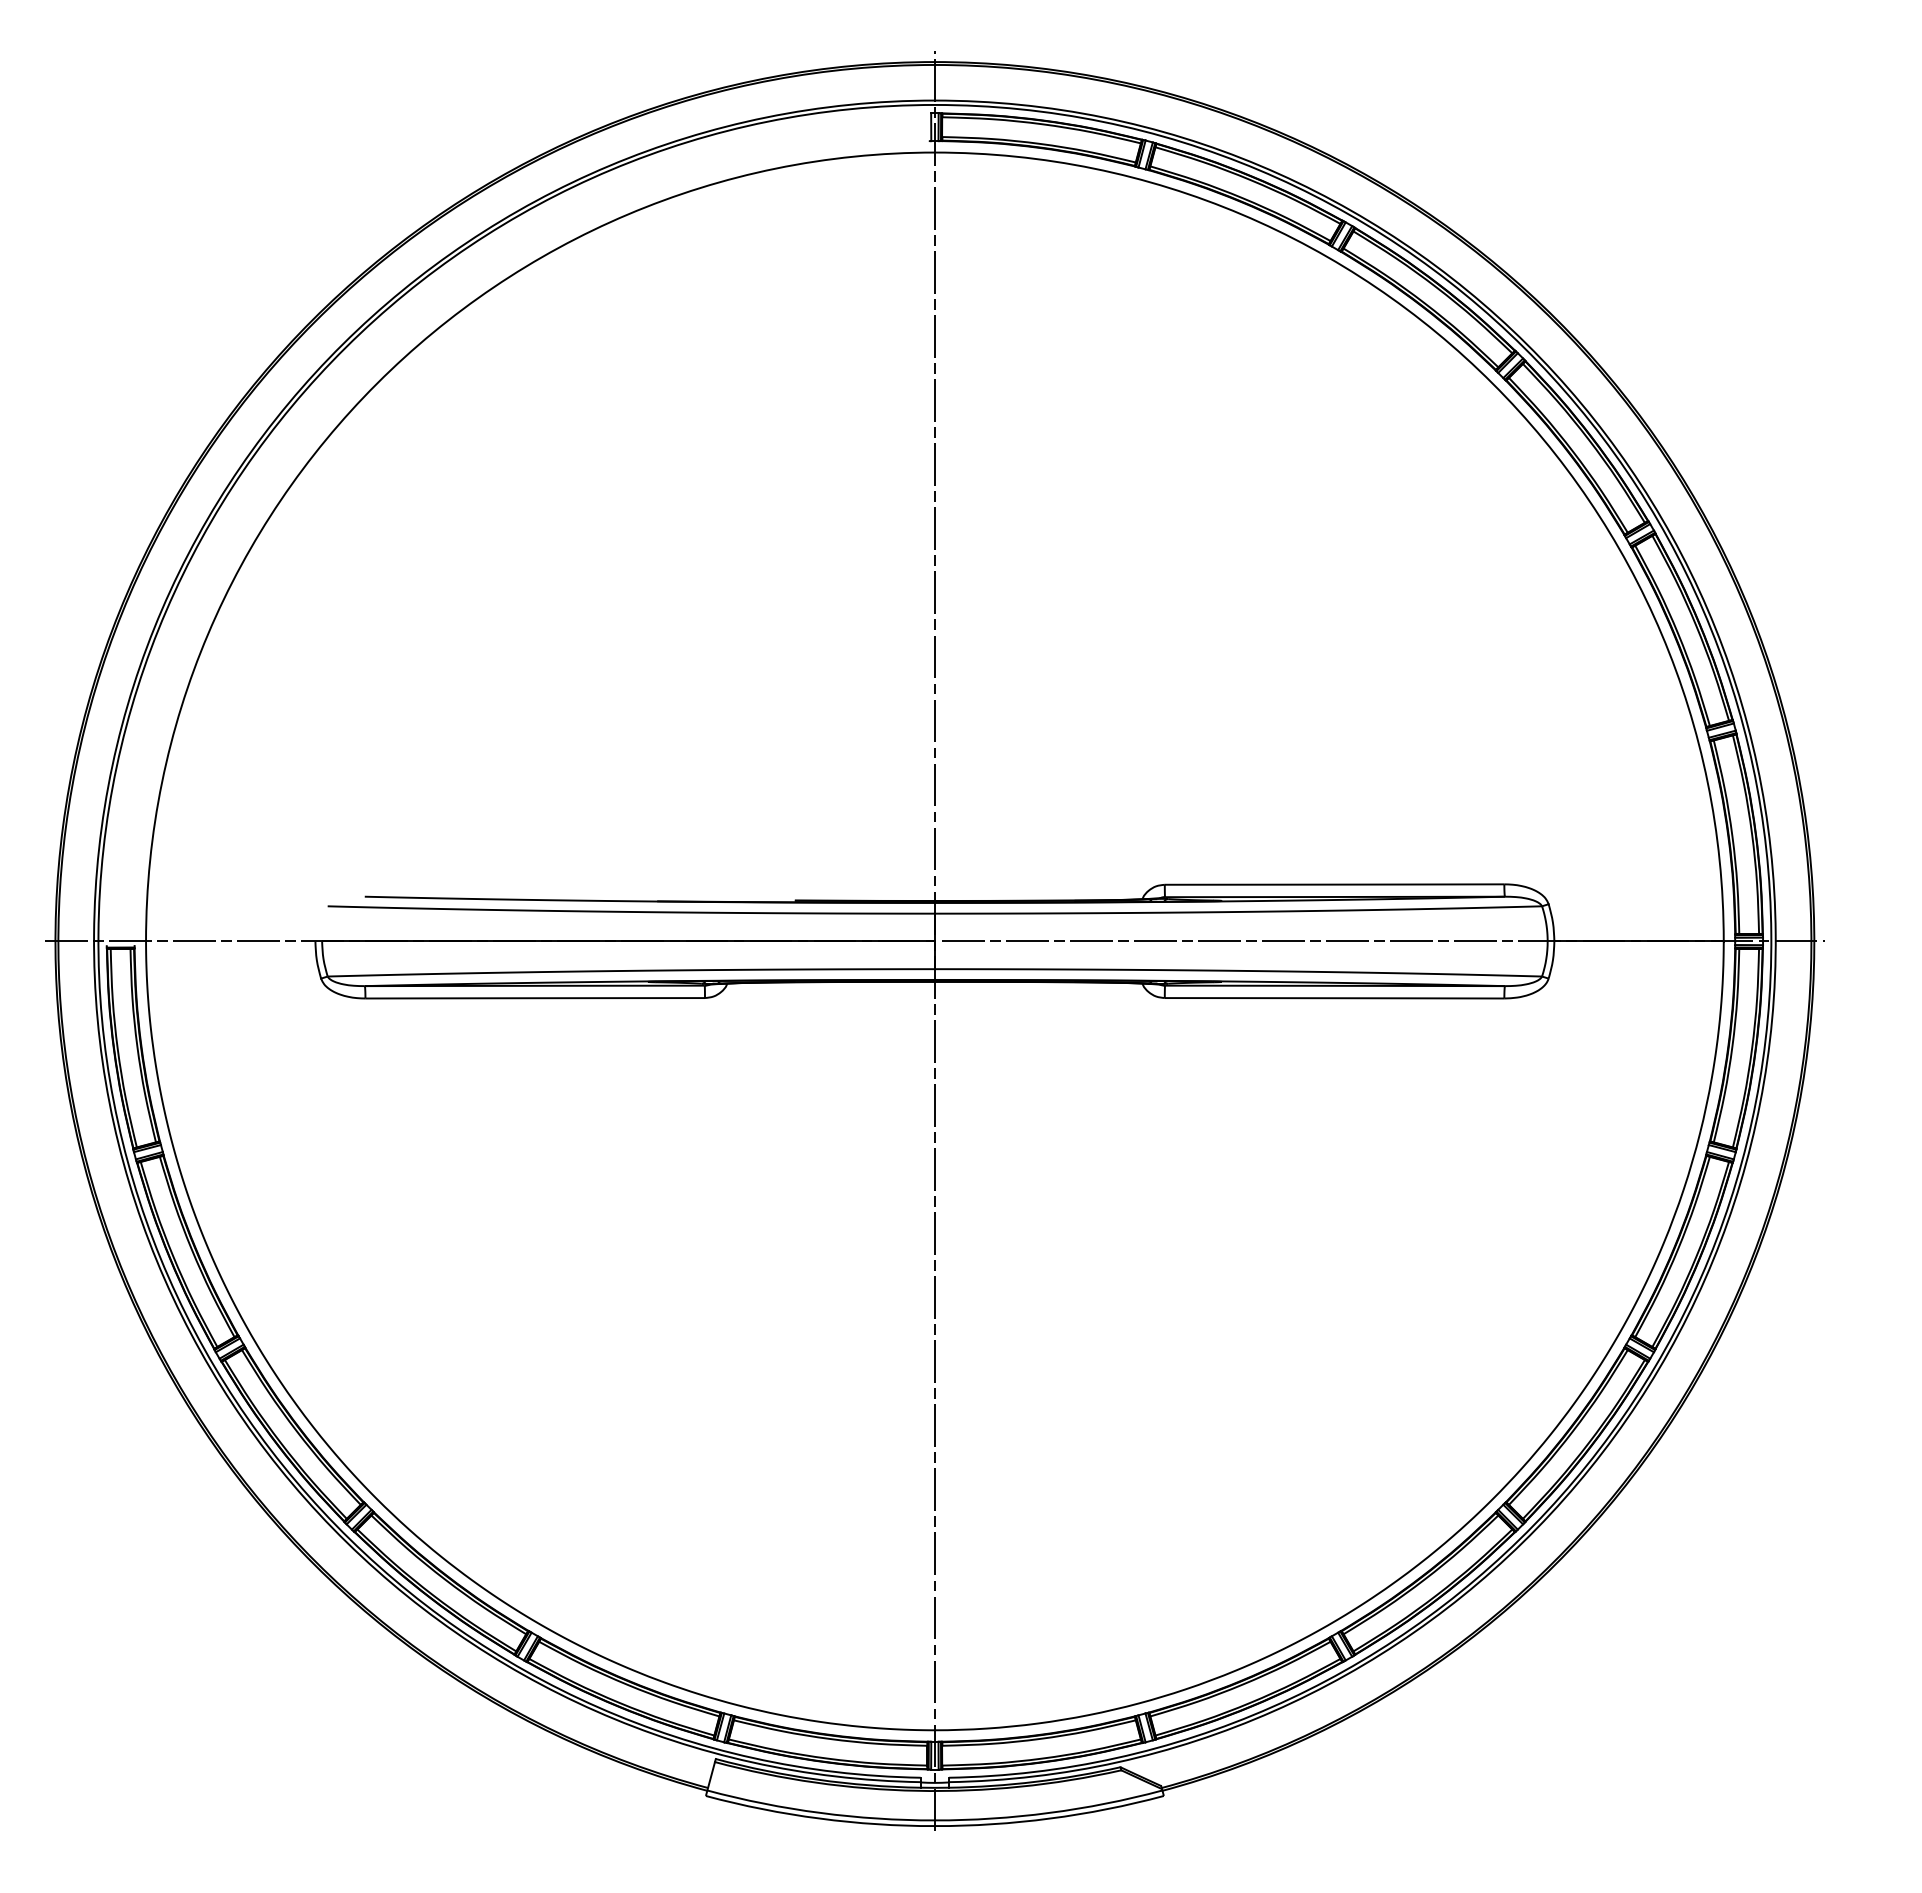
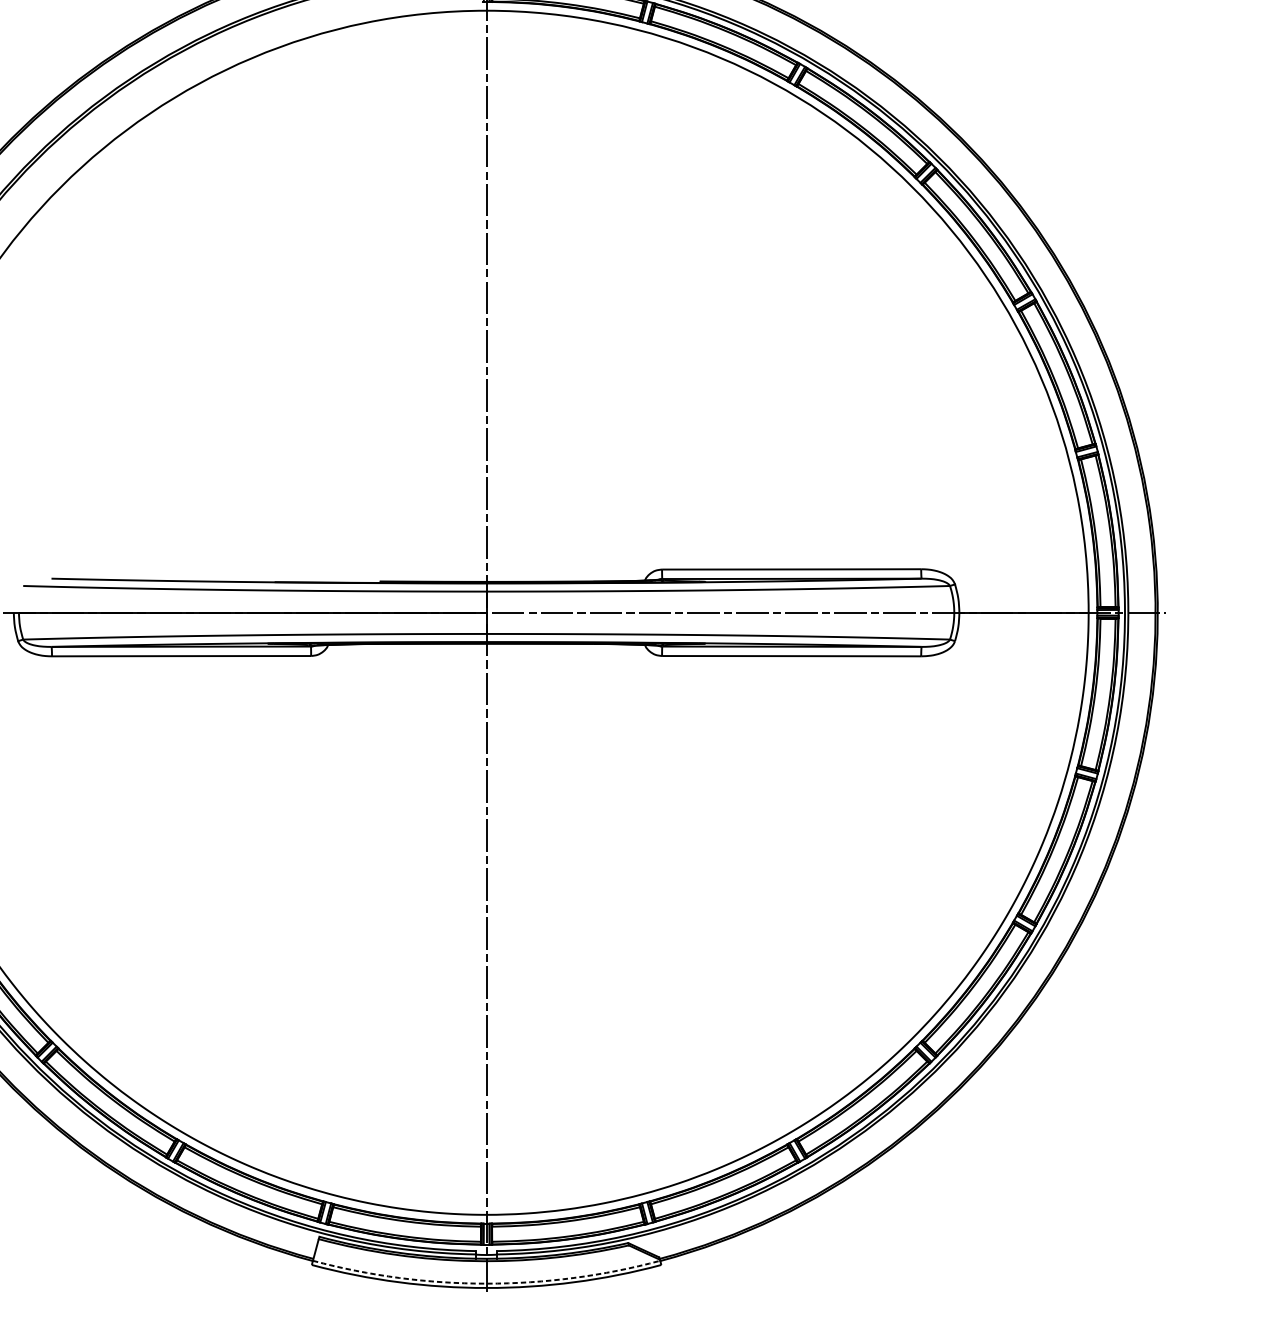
arc: (934, 1820) -> (486, 1283), solid -> dashed

